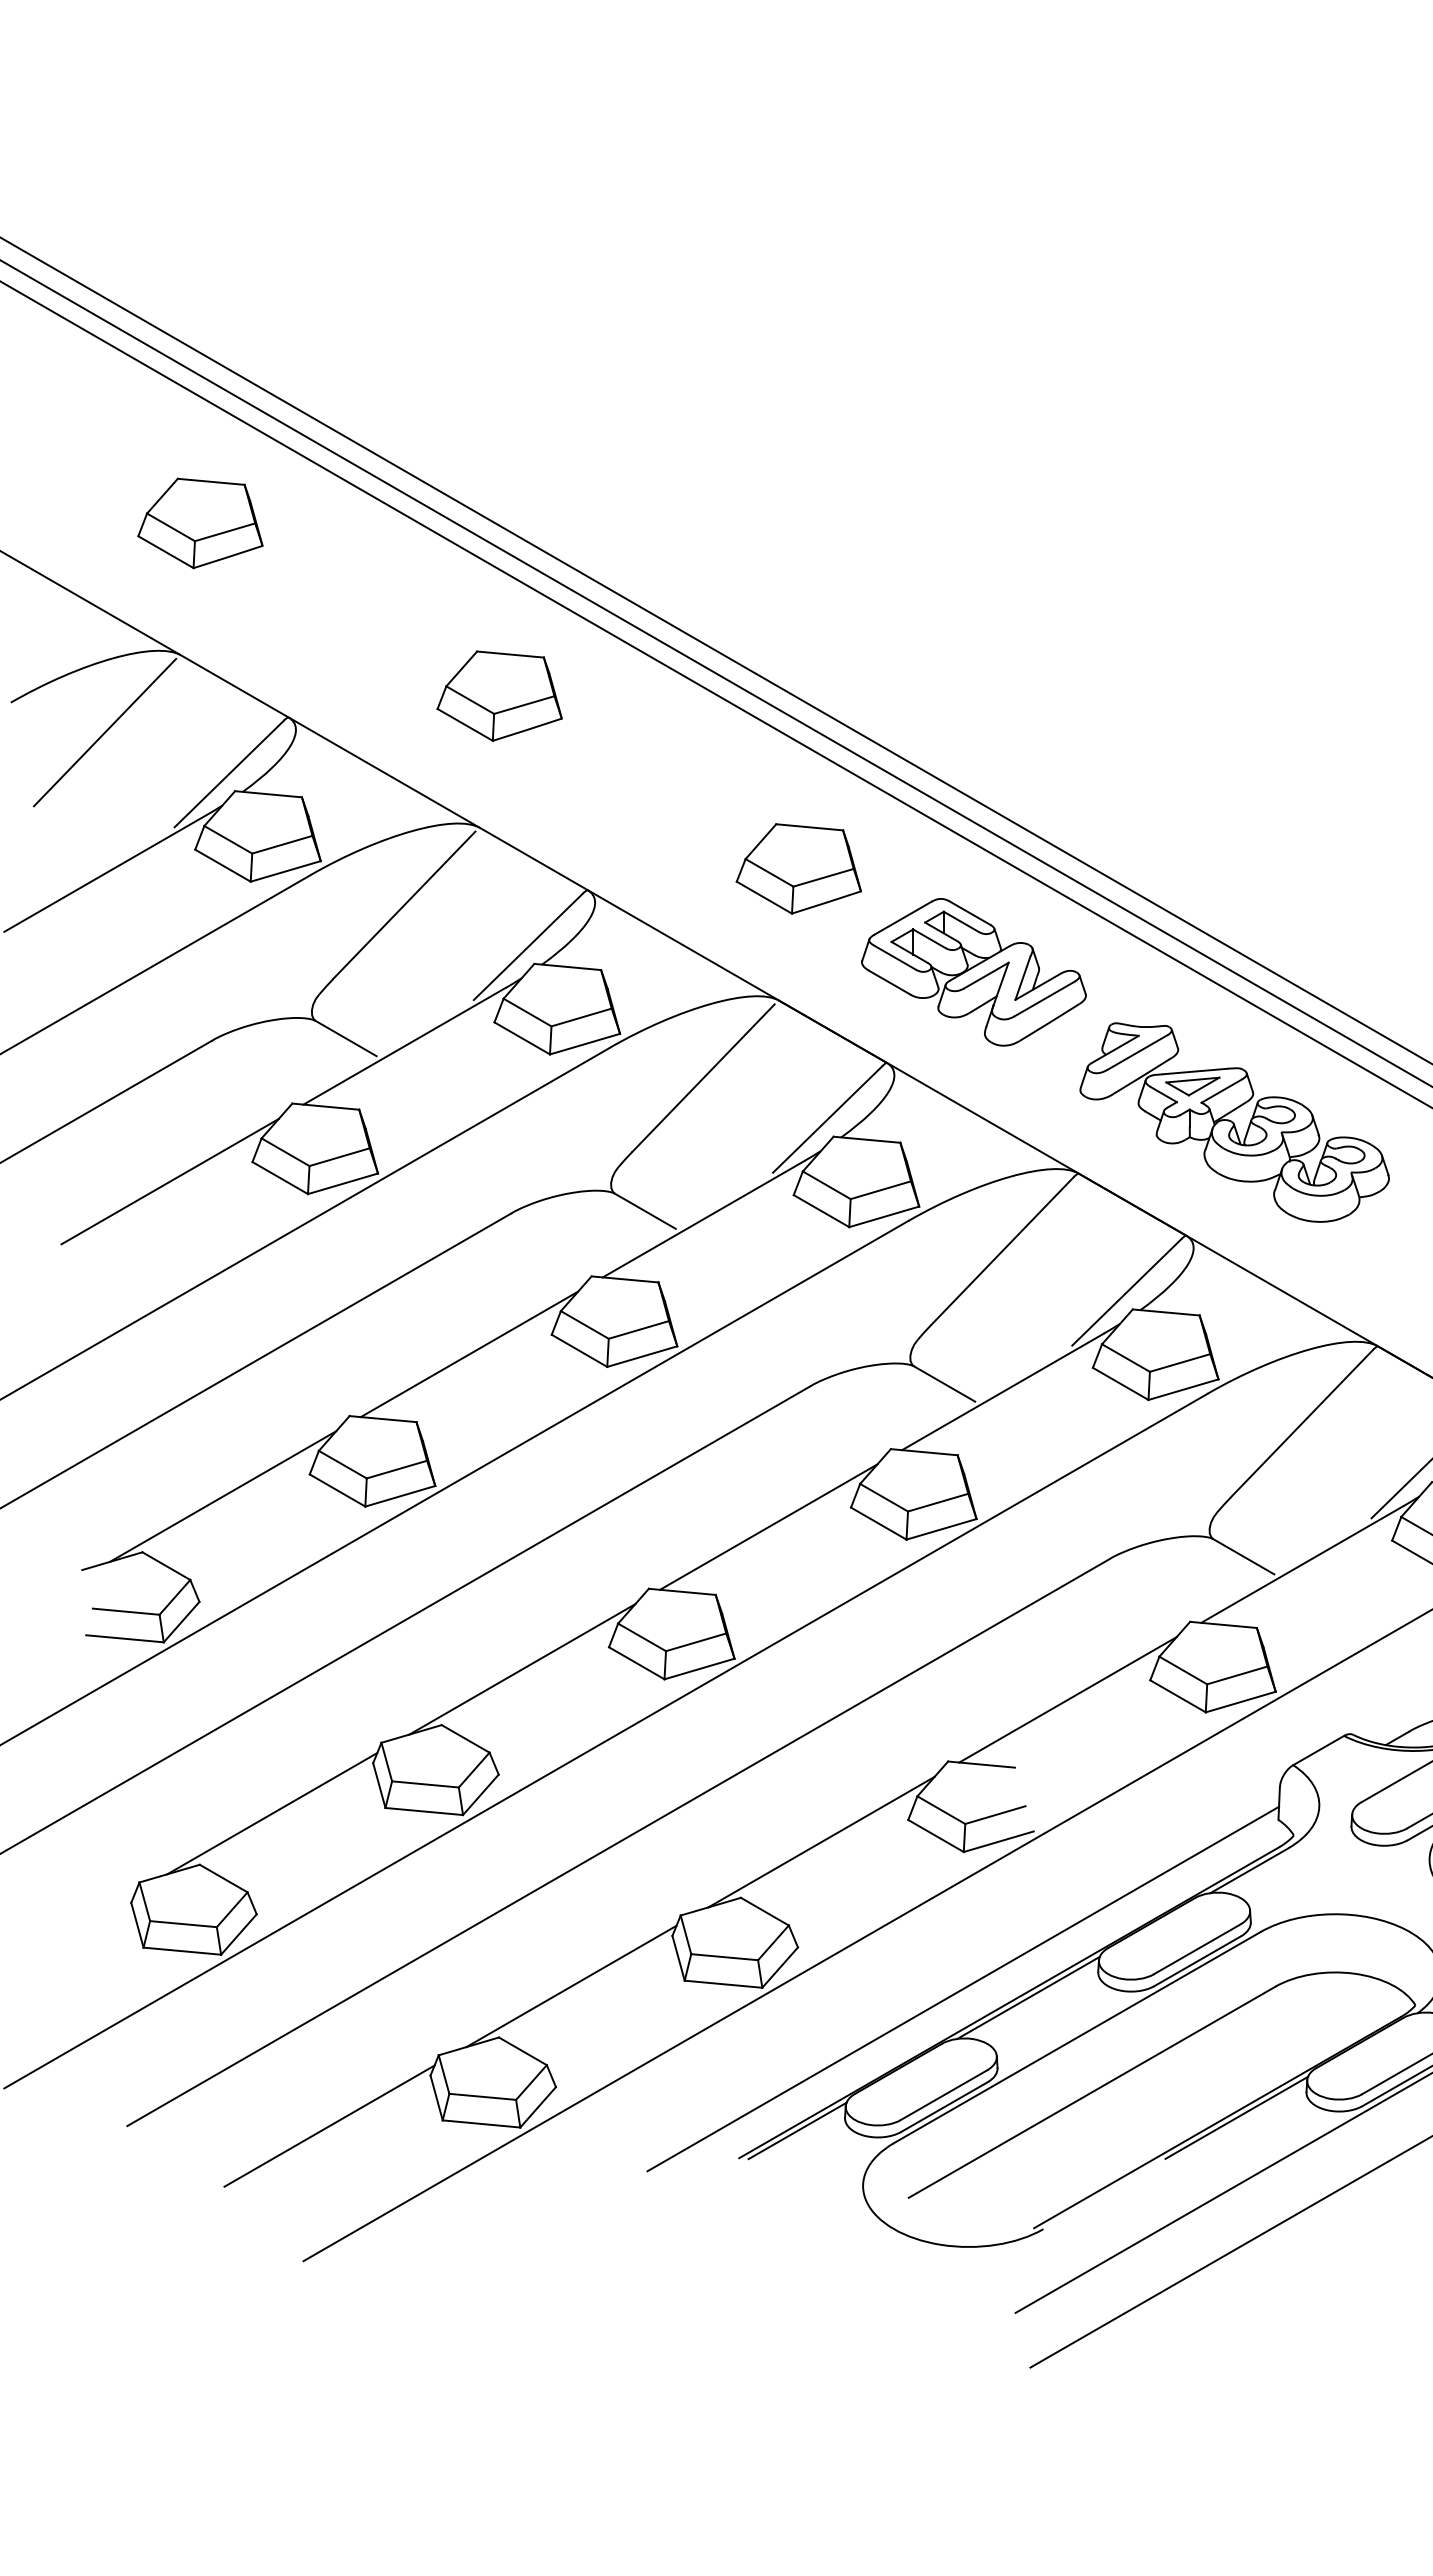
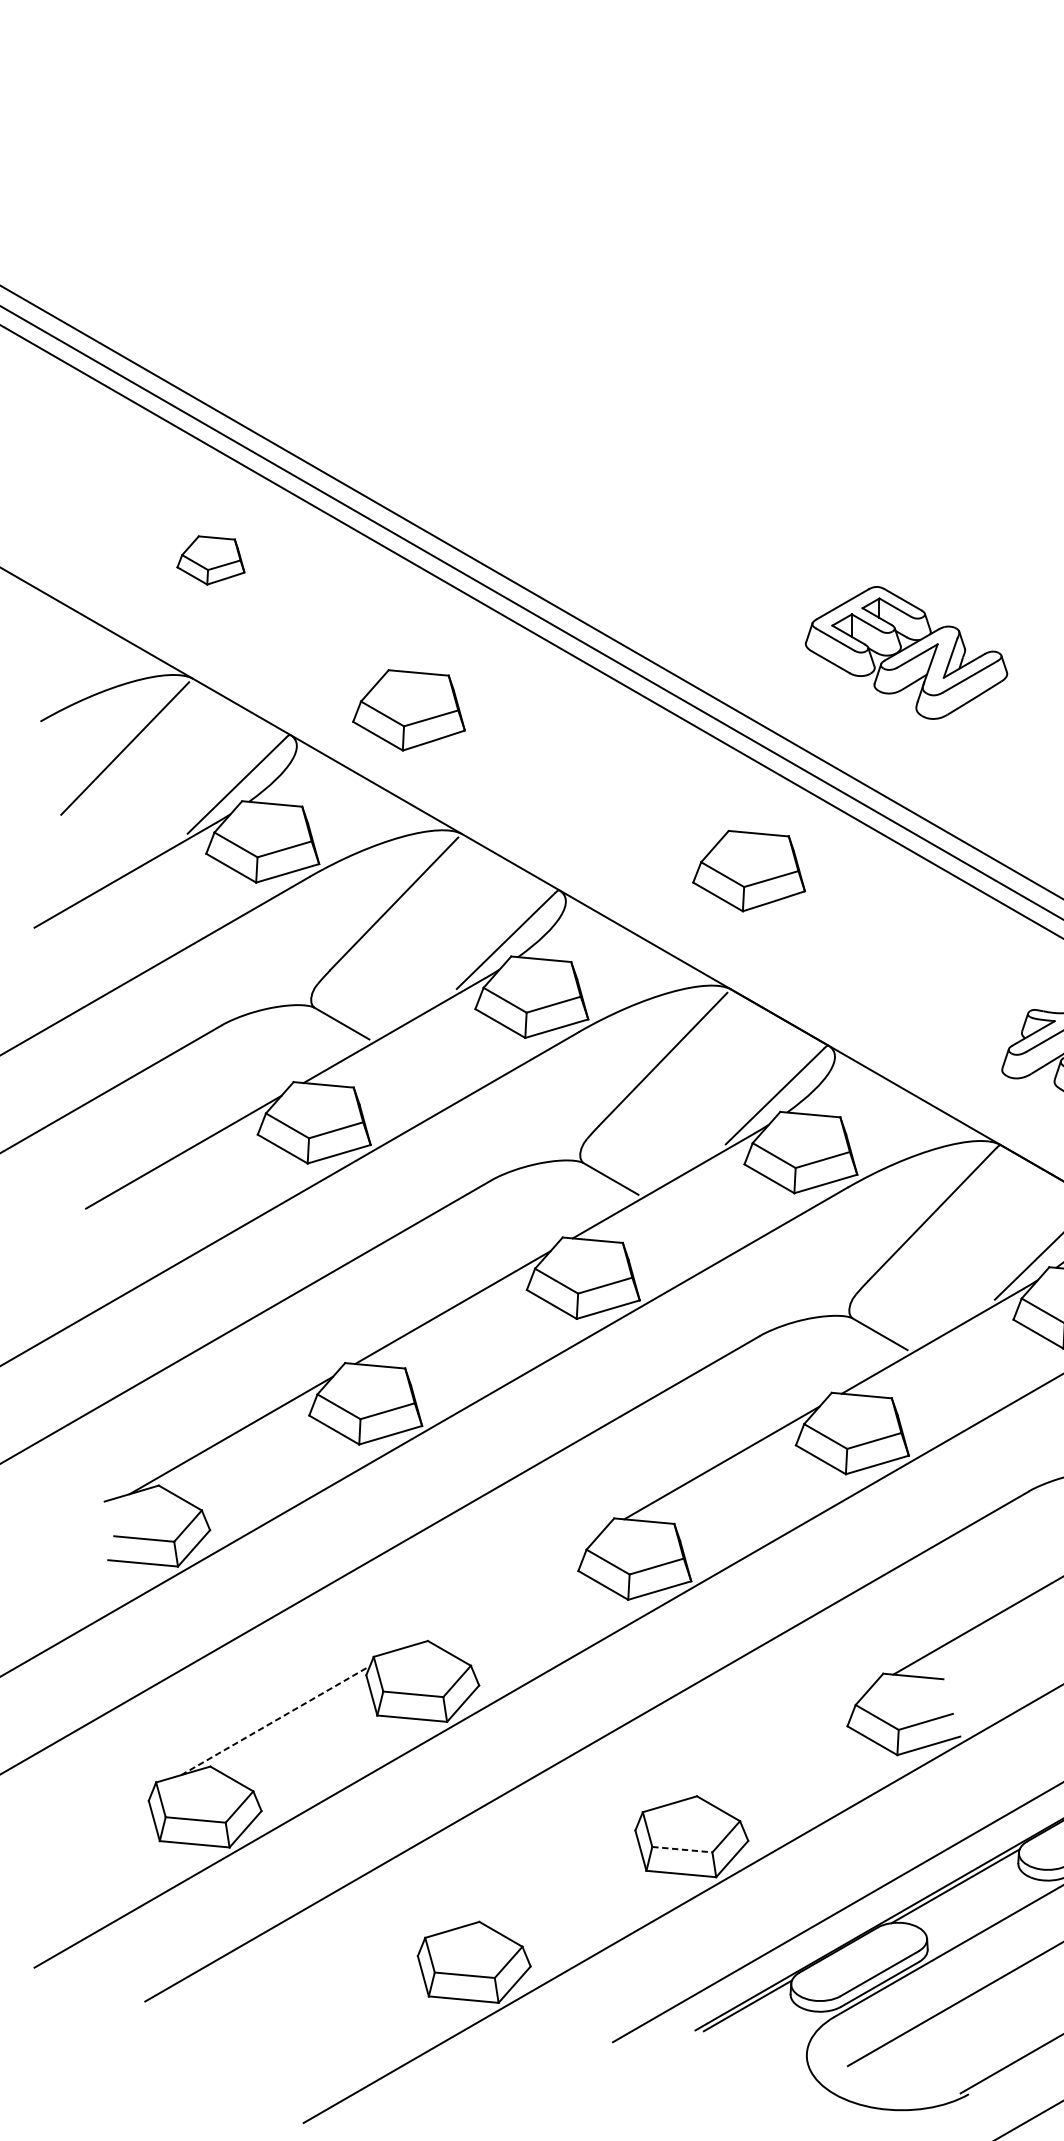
part: (200, 523) -> (211, 560), size x0.6
part: (499, 695) -> (408, 709), moved
part: (973, 972) -> (906, 653), moved
line: (522, 1669) -> (500, 1590), removed
line: (272, 1813) -> (275, 1720), solid -> dashed
line: (821, 1841) -> (769, 1745), removed
line: (724, 1957) -> (682, 1849), solid -> dashed
line: (571, 1986) -> (544, 1876), removed
line: (329, 2125) -> (327, 2001), removed

